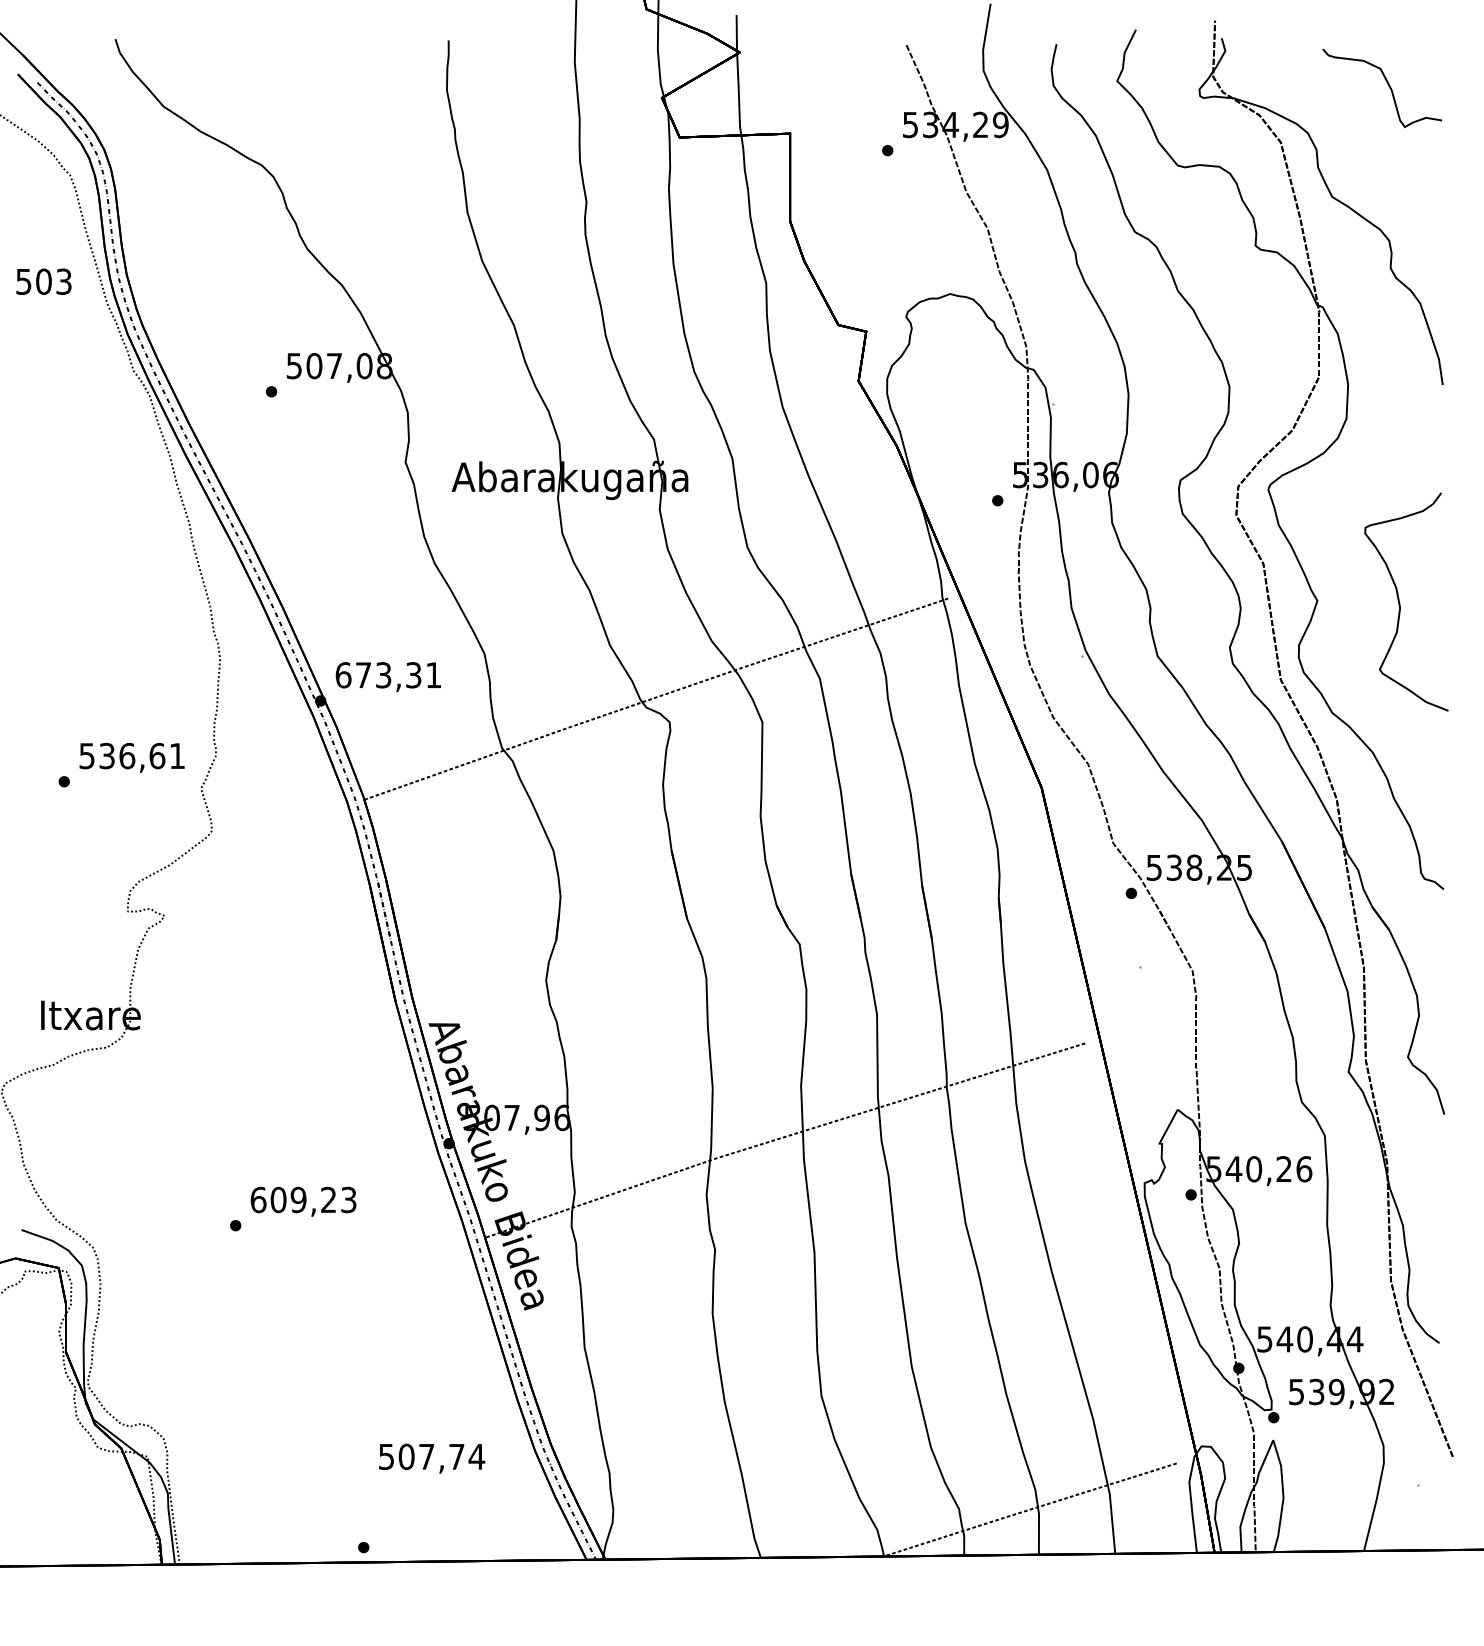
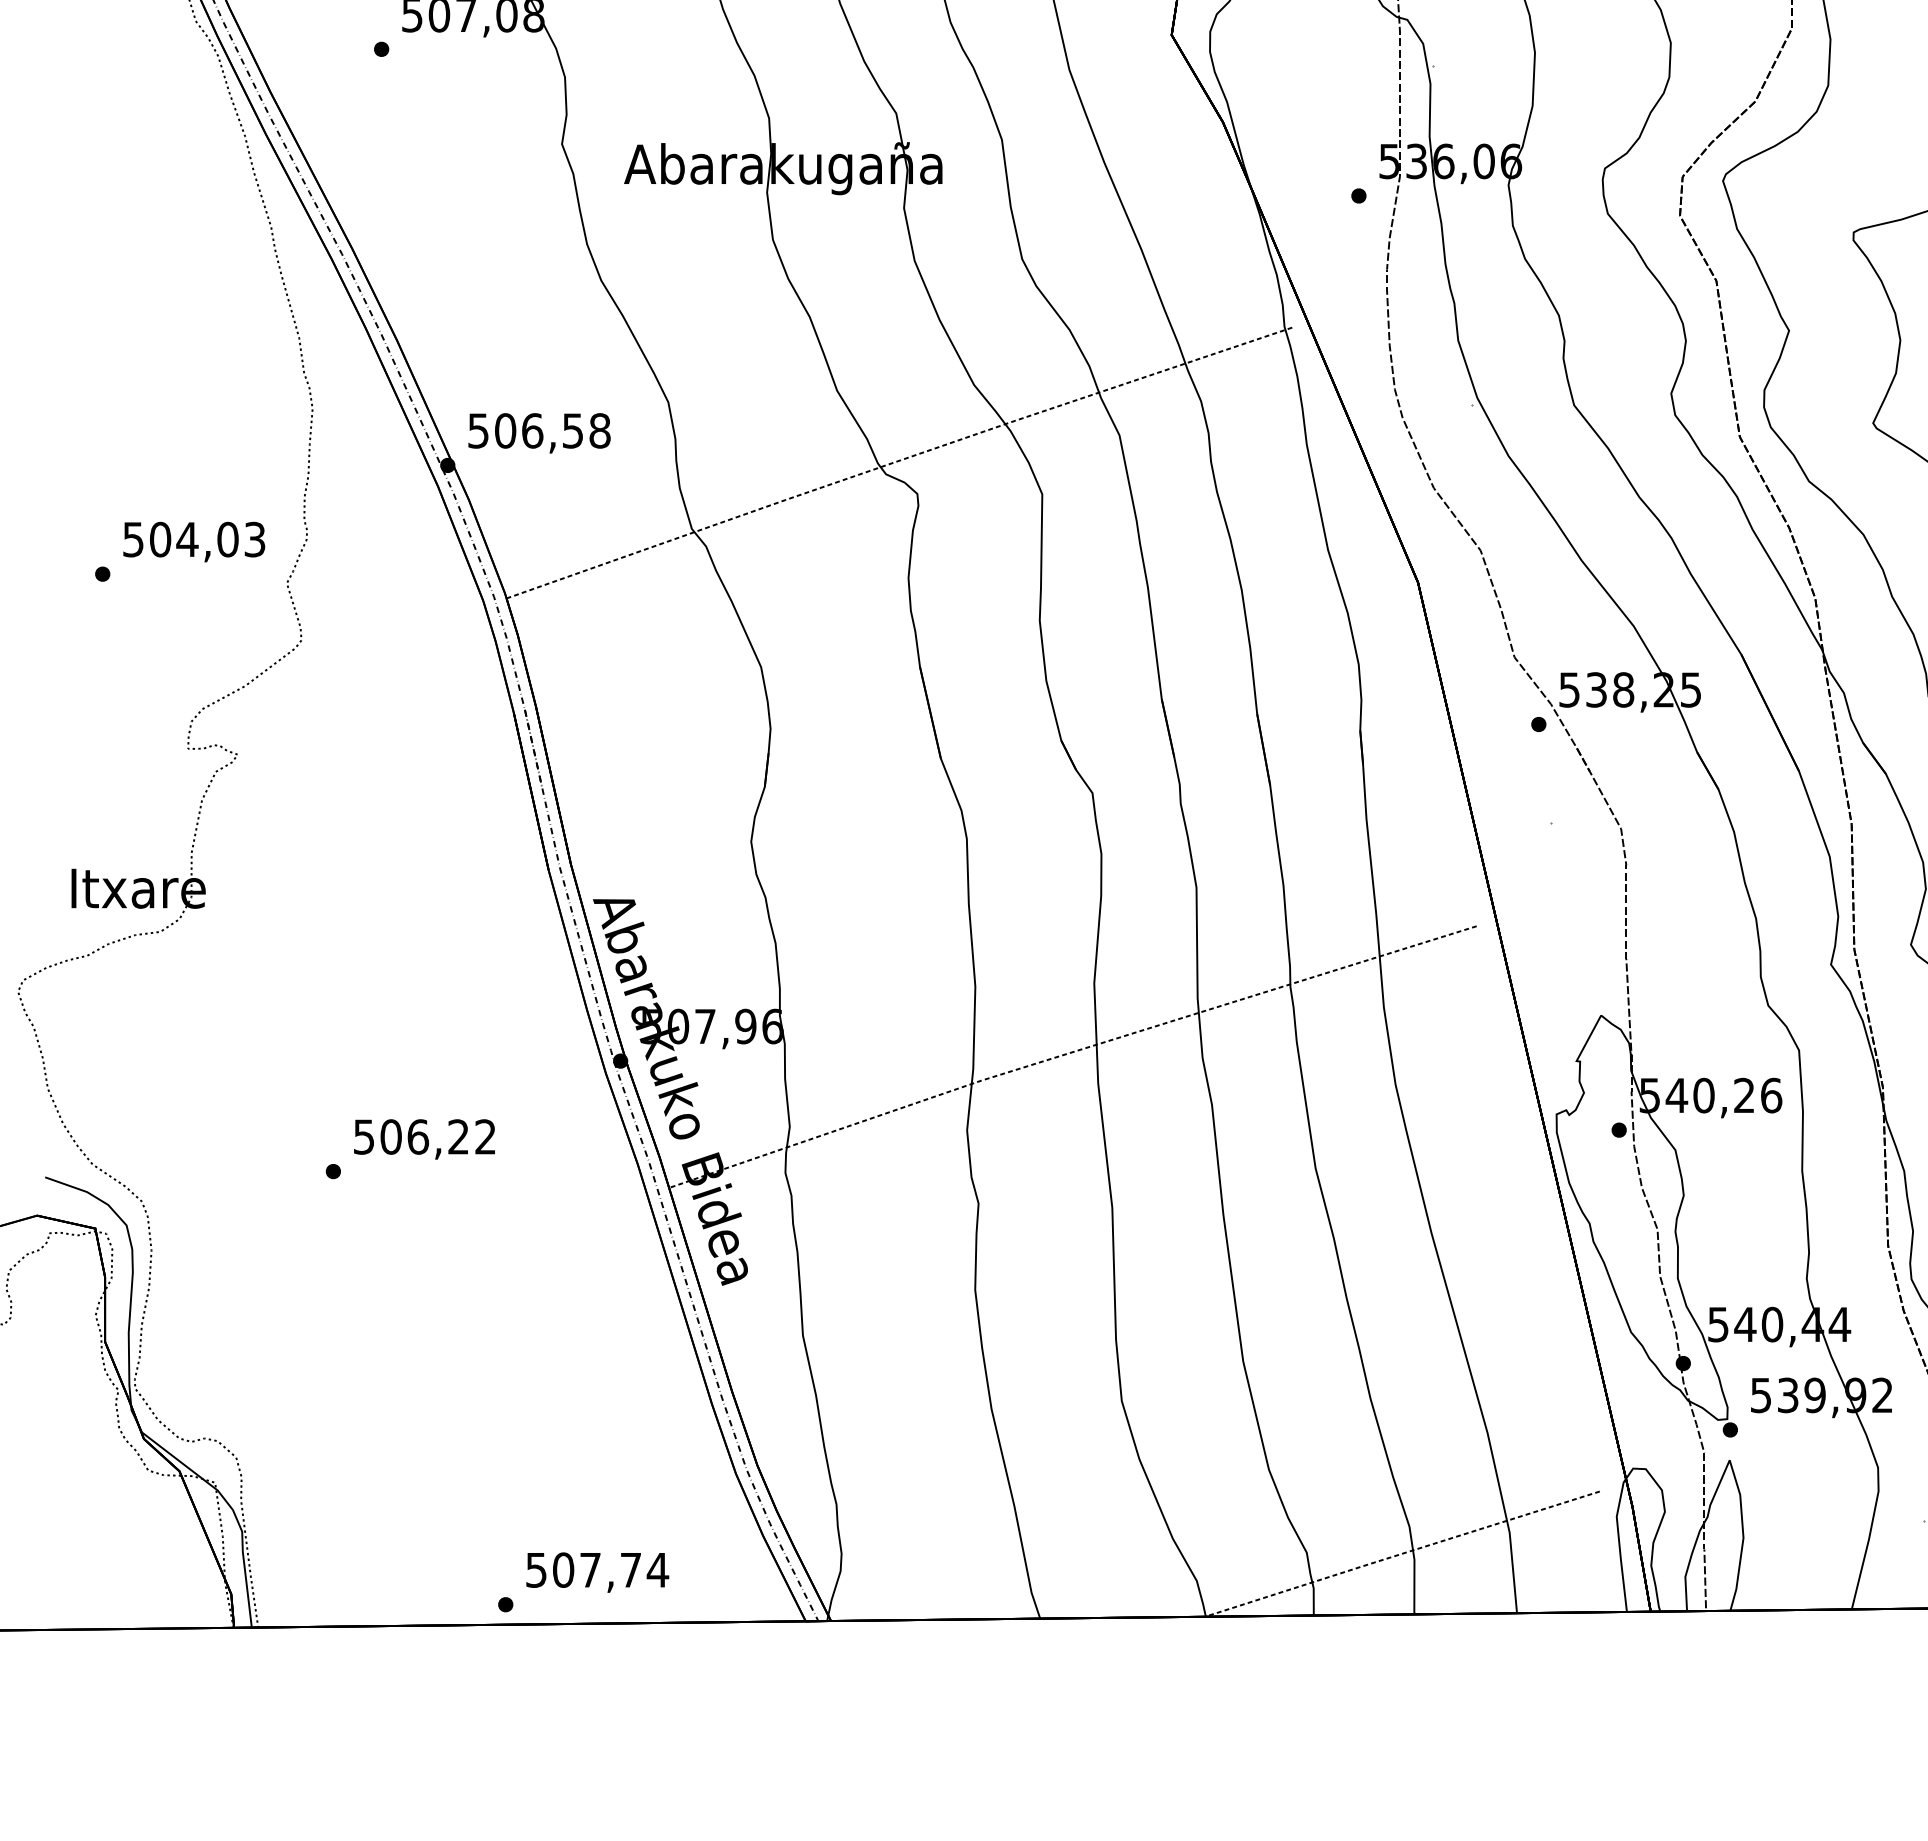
text: (388, 675) -> (539, 431), 673,31 -> 506,58
text: (141, 755) -> (206, 538), 536,61 -> 504,03
text: (303, 1199) -> (424, 1136), 609,23 -> 506,22
text: (432, 1458) -> (598, 1572), moved

